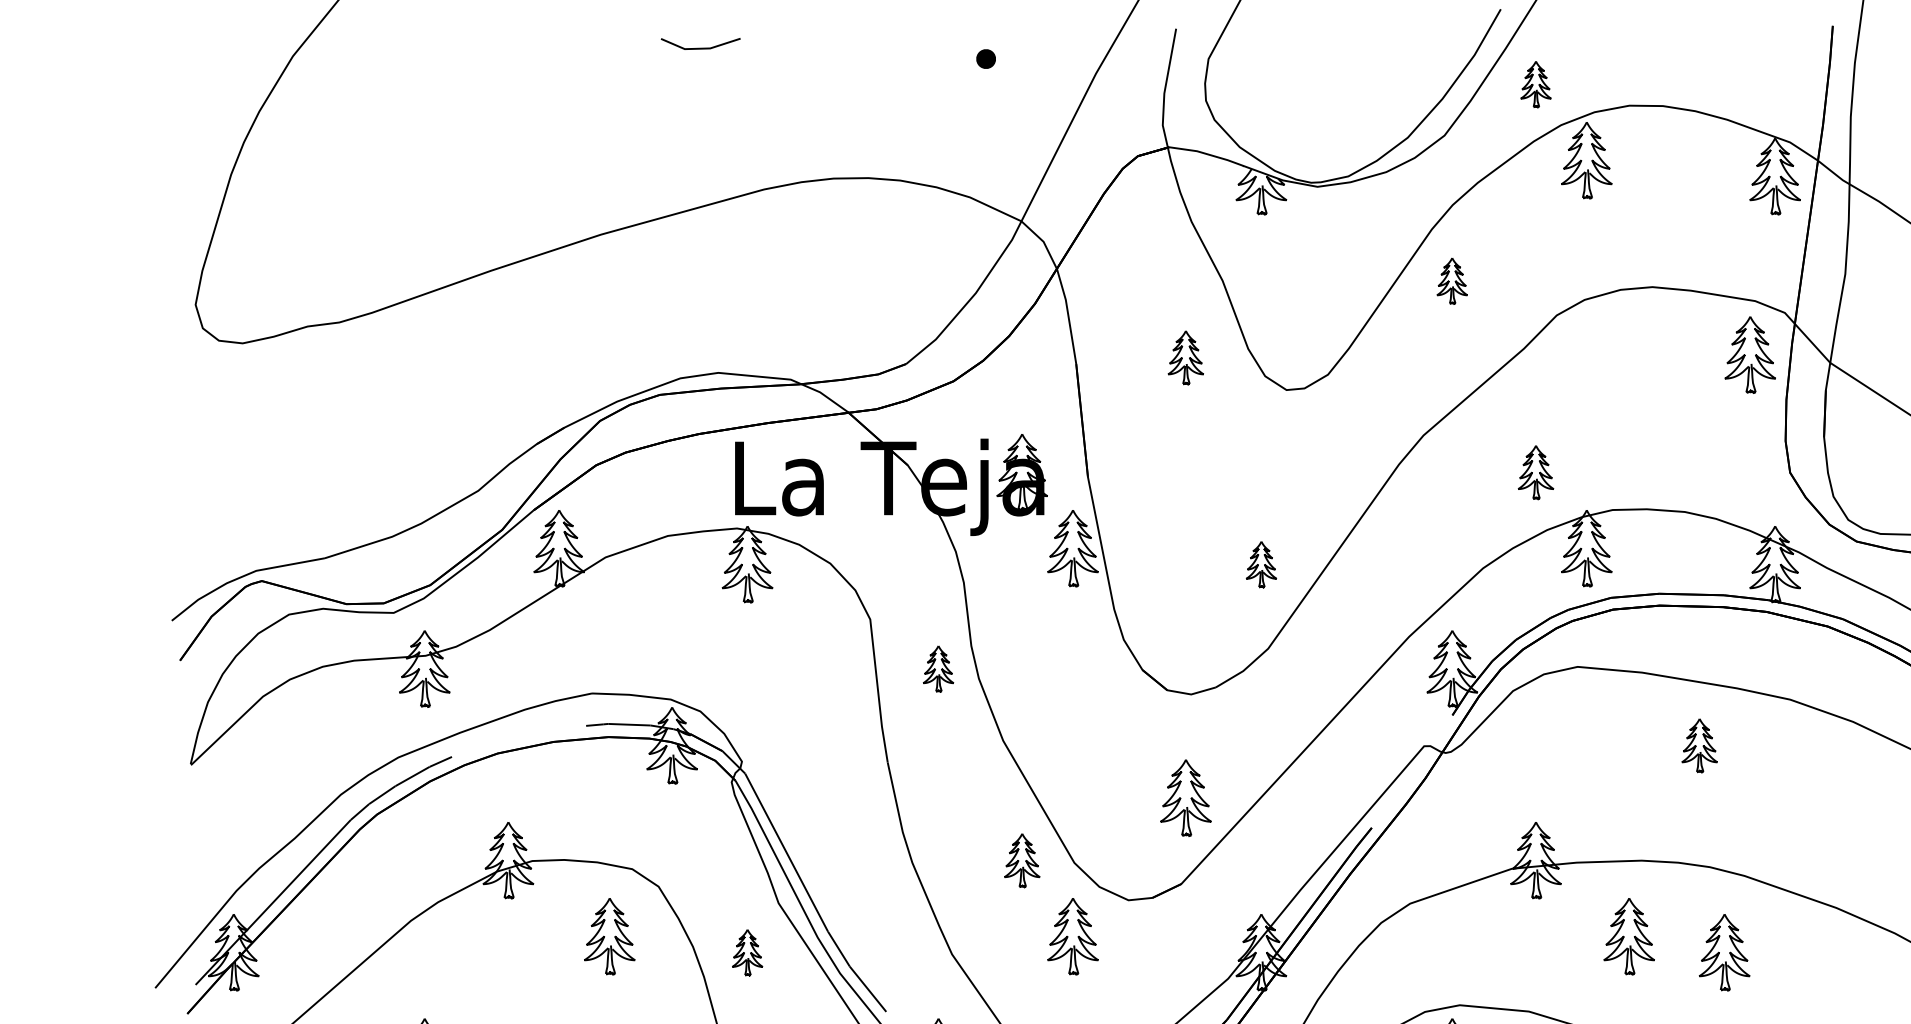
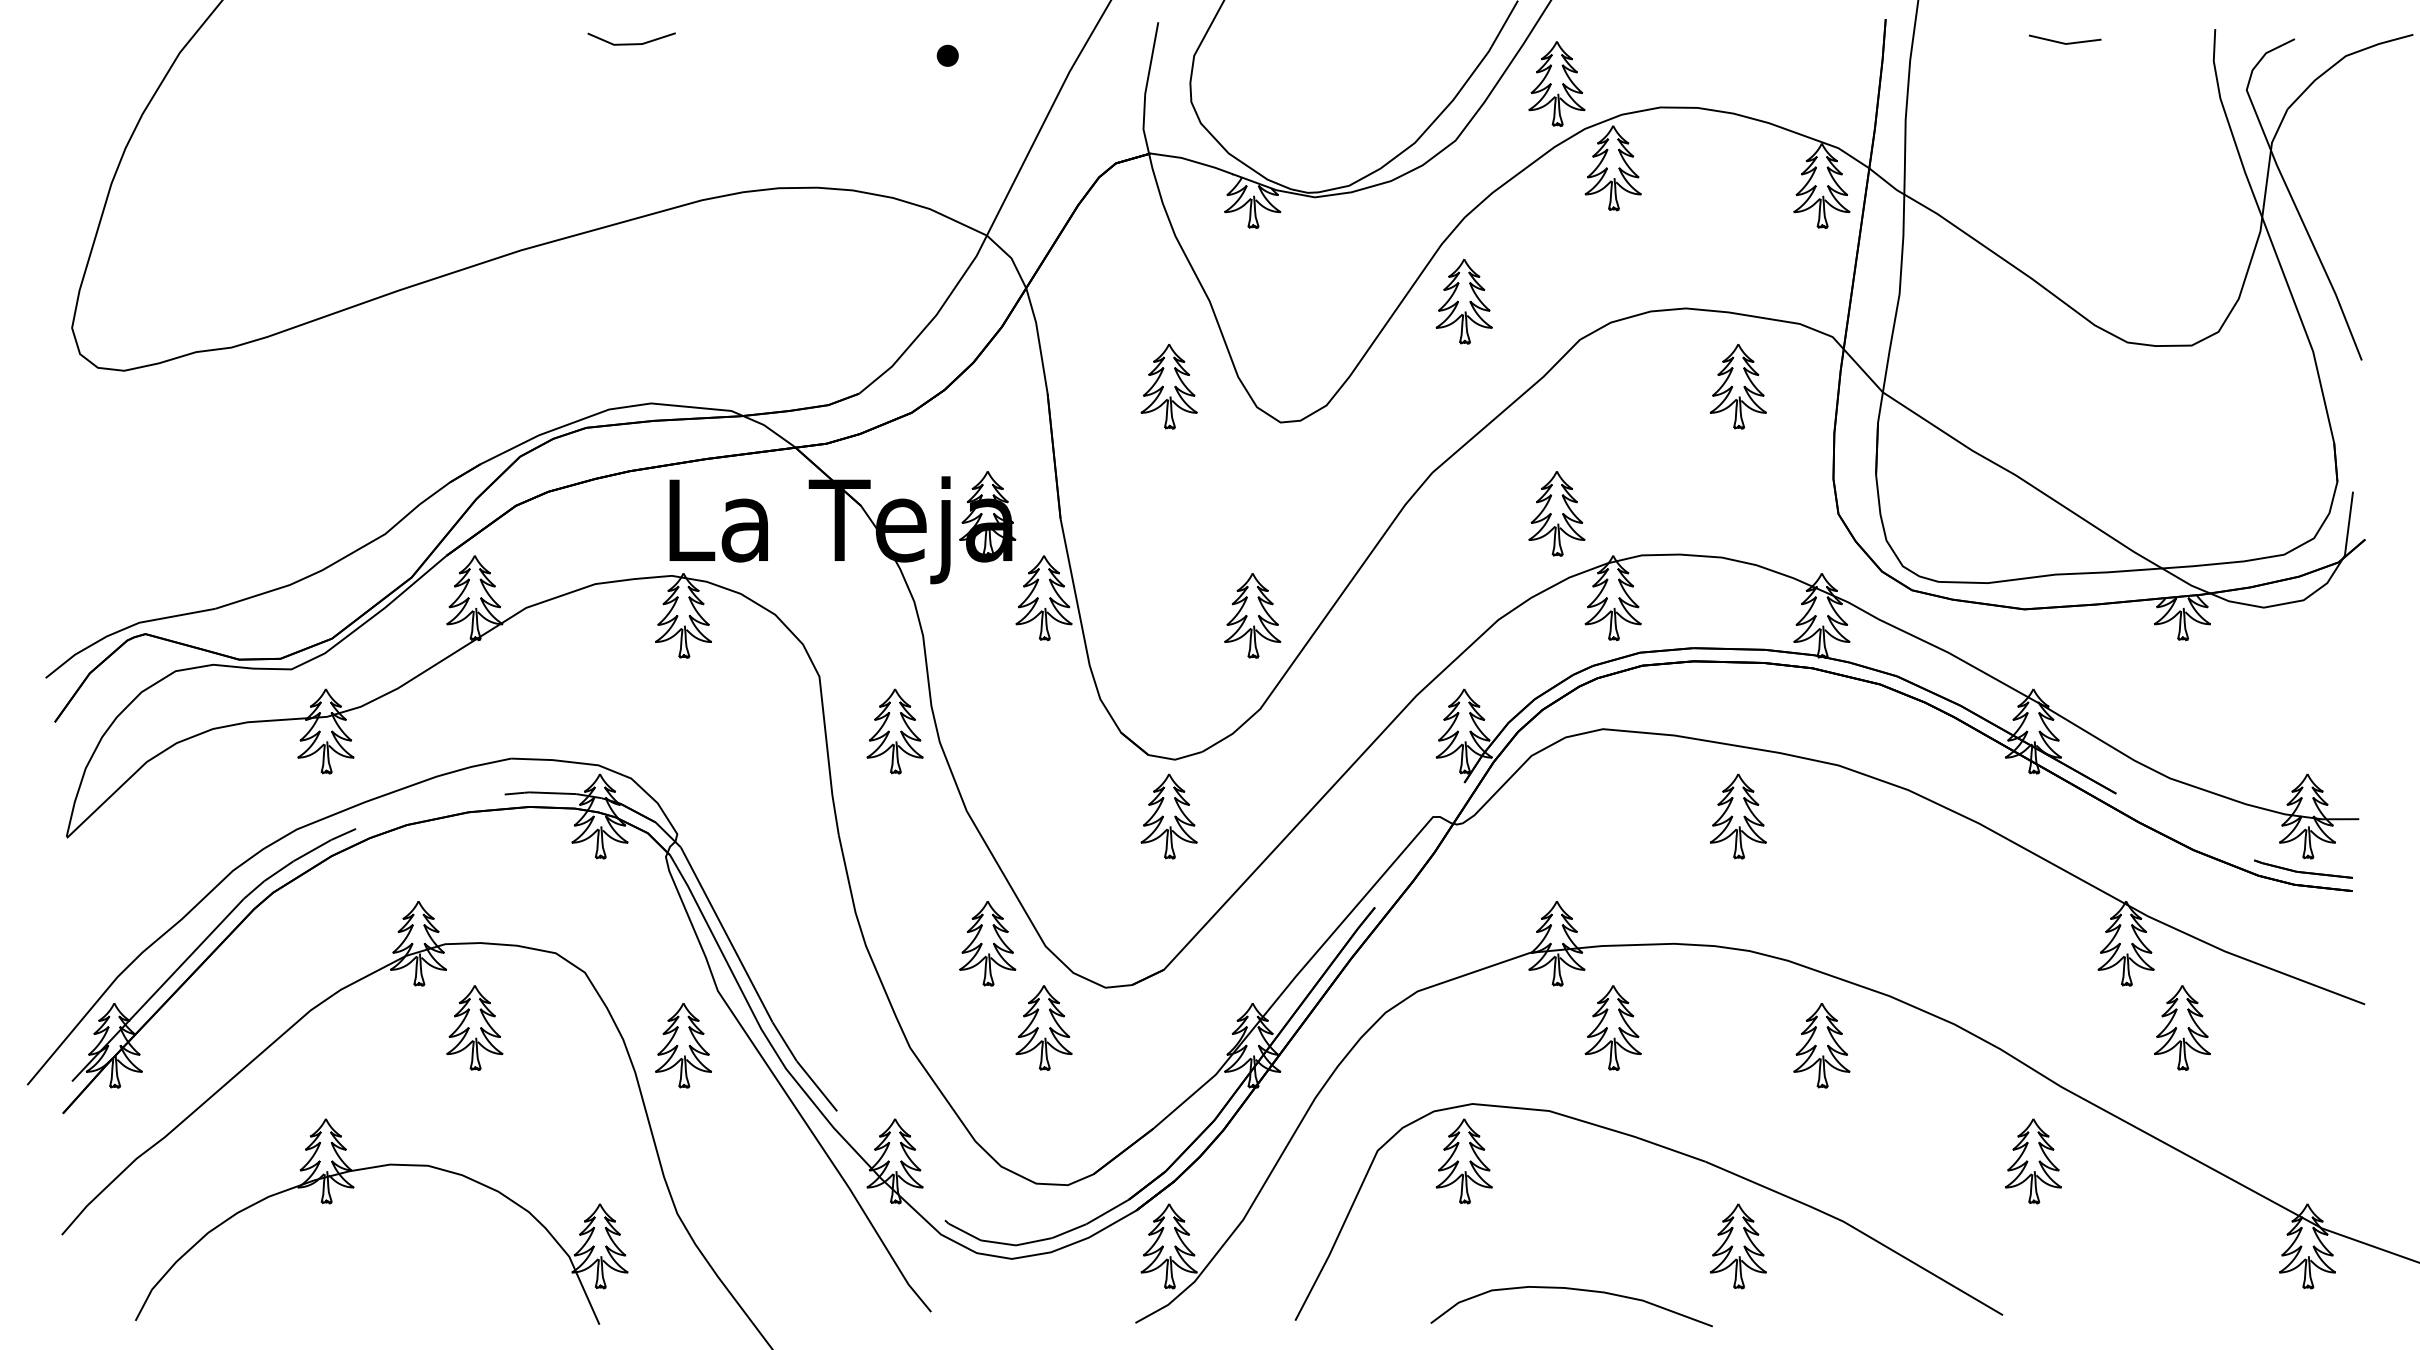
part: (1535, 84) -> (1556, 83), size x1.67
part: (1451, 280) -> (1463, 301), size x1.67
part: (1749, 354) -> (1737, 386), moved
part: (1185, 357) -> (1168, 386), size x1.43
part: (1535, 472) -> (1556, 513), size x1.43
part: (1261, 564) -> (1252, 615), size x1.67
part: (938, 668) -> (894, 731), size x1.67
part: (1698, 745) -> (1737, 816), size x1.43
part: (1185, 798) -> (1168, 816), moved
part: (1021, 860) -> (987, 943), size x1.43
part: (609, 936) -> (474, 1027), moved
part: (1628, 936) -> (1612, 1027), moved
part: (747, 952) -> (683, 1045), size x1.67
part: (1724, 952) -> (1821, 1045), moved

